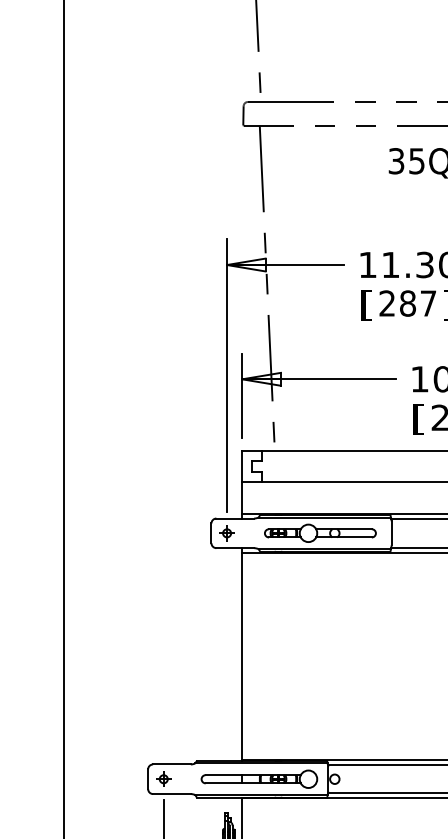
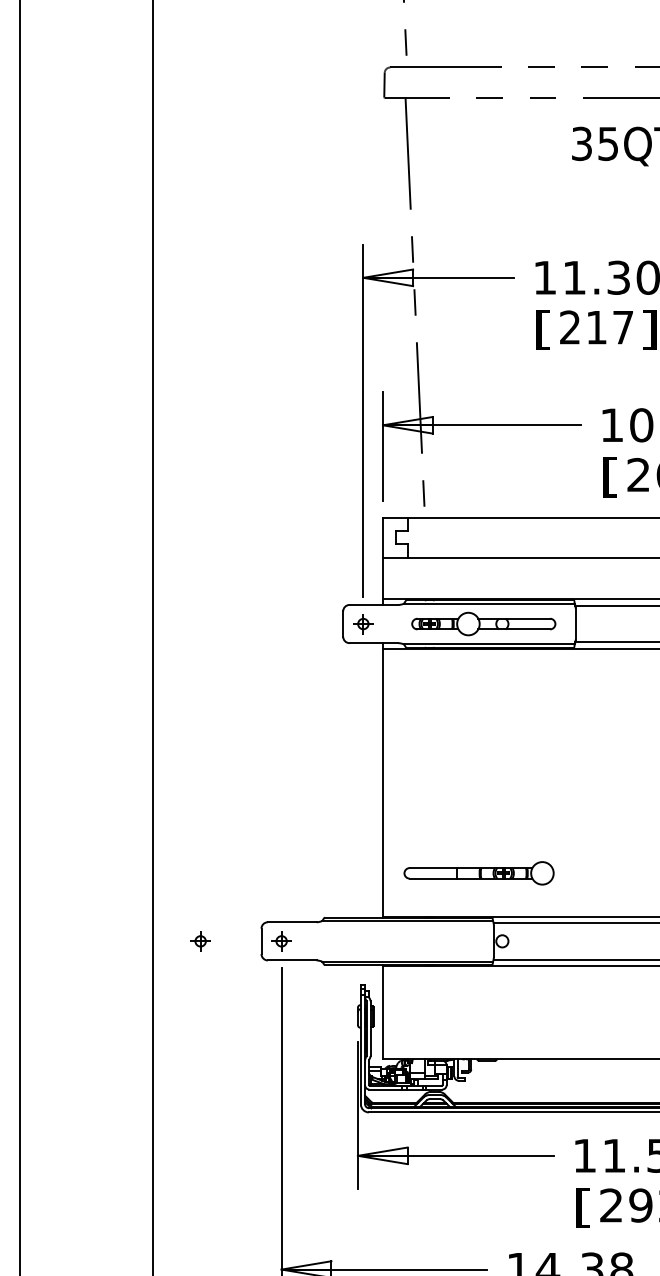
text: (407, 303) -> (596, 327), 287 -> 217
part: (100, 779) -> (200, 941), added
part: (258, 779) -> (478, 873), moved

